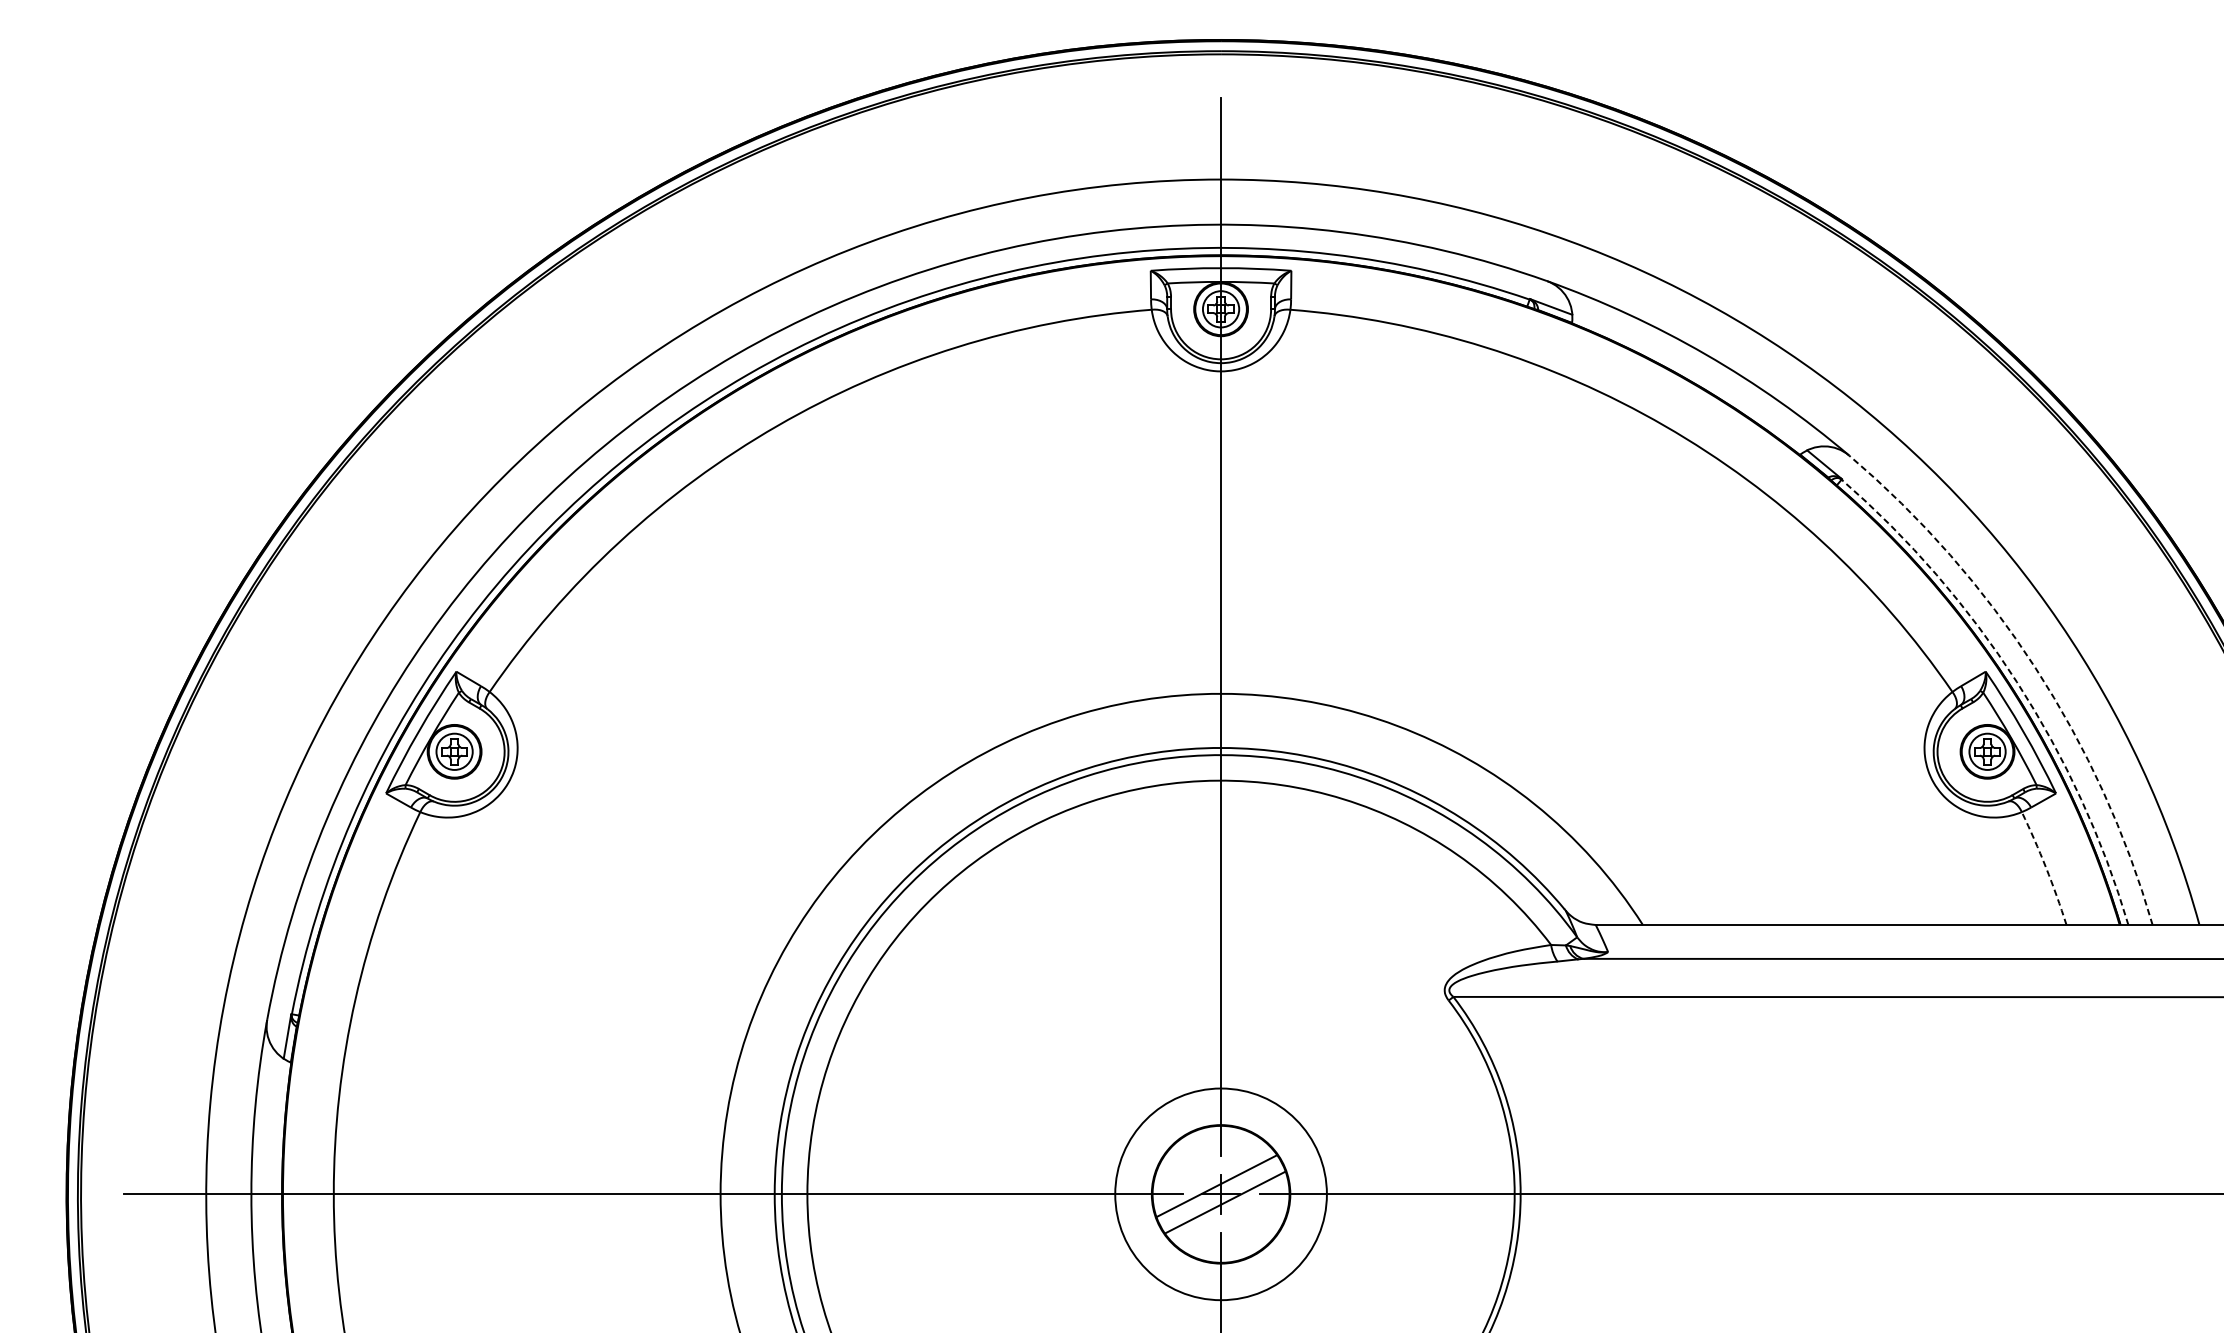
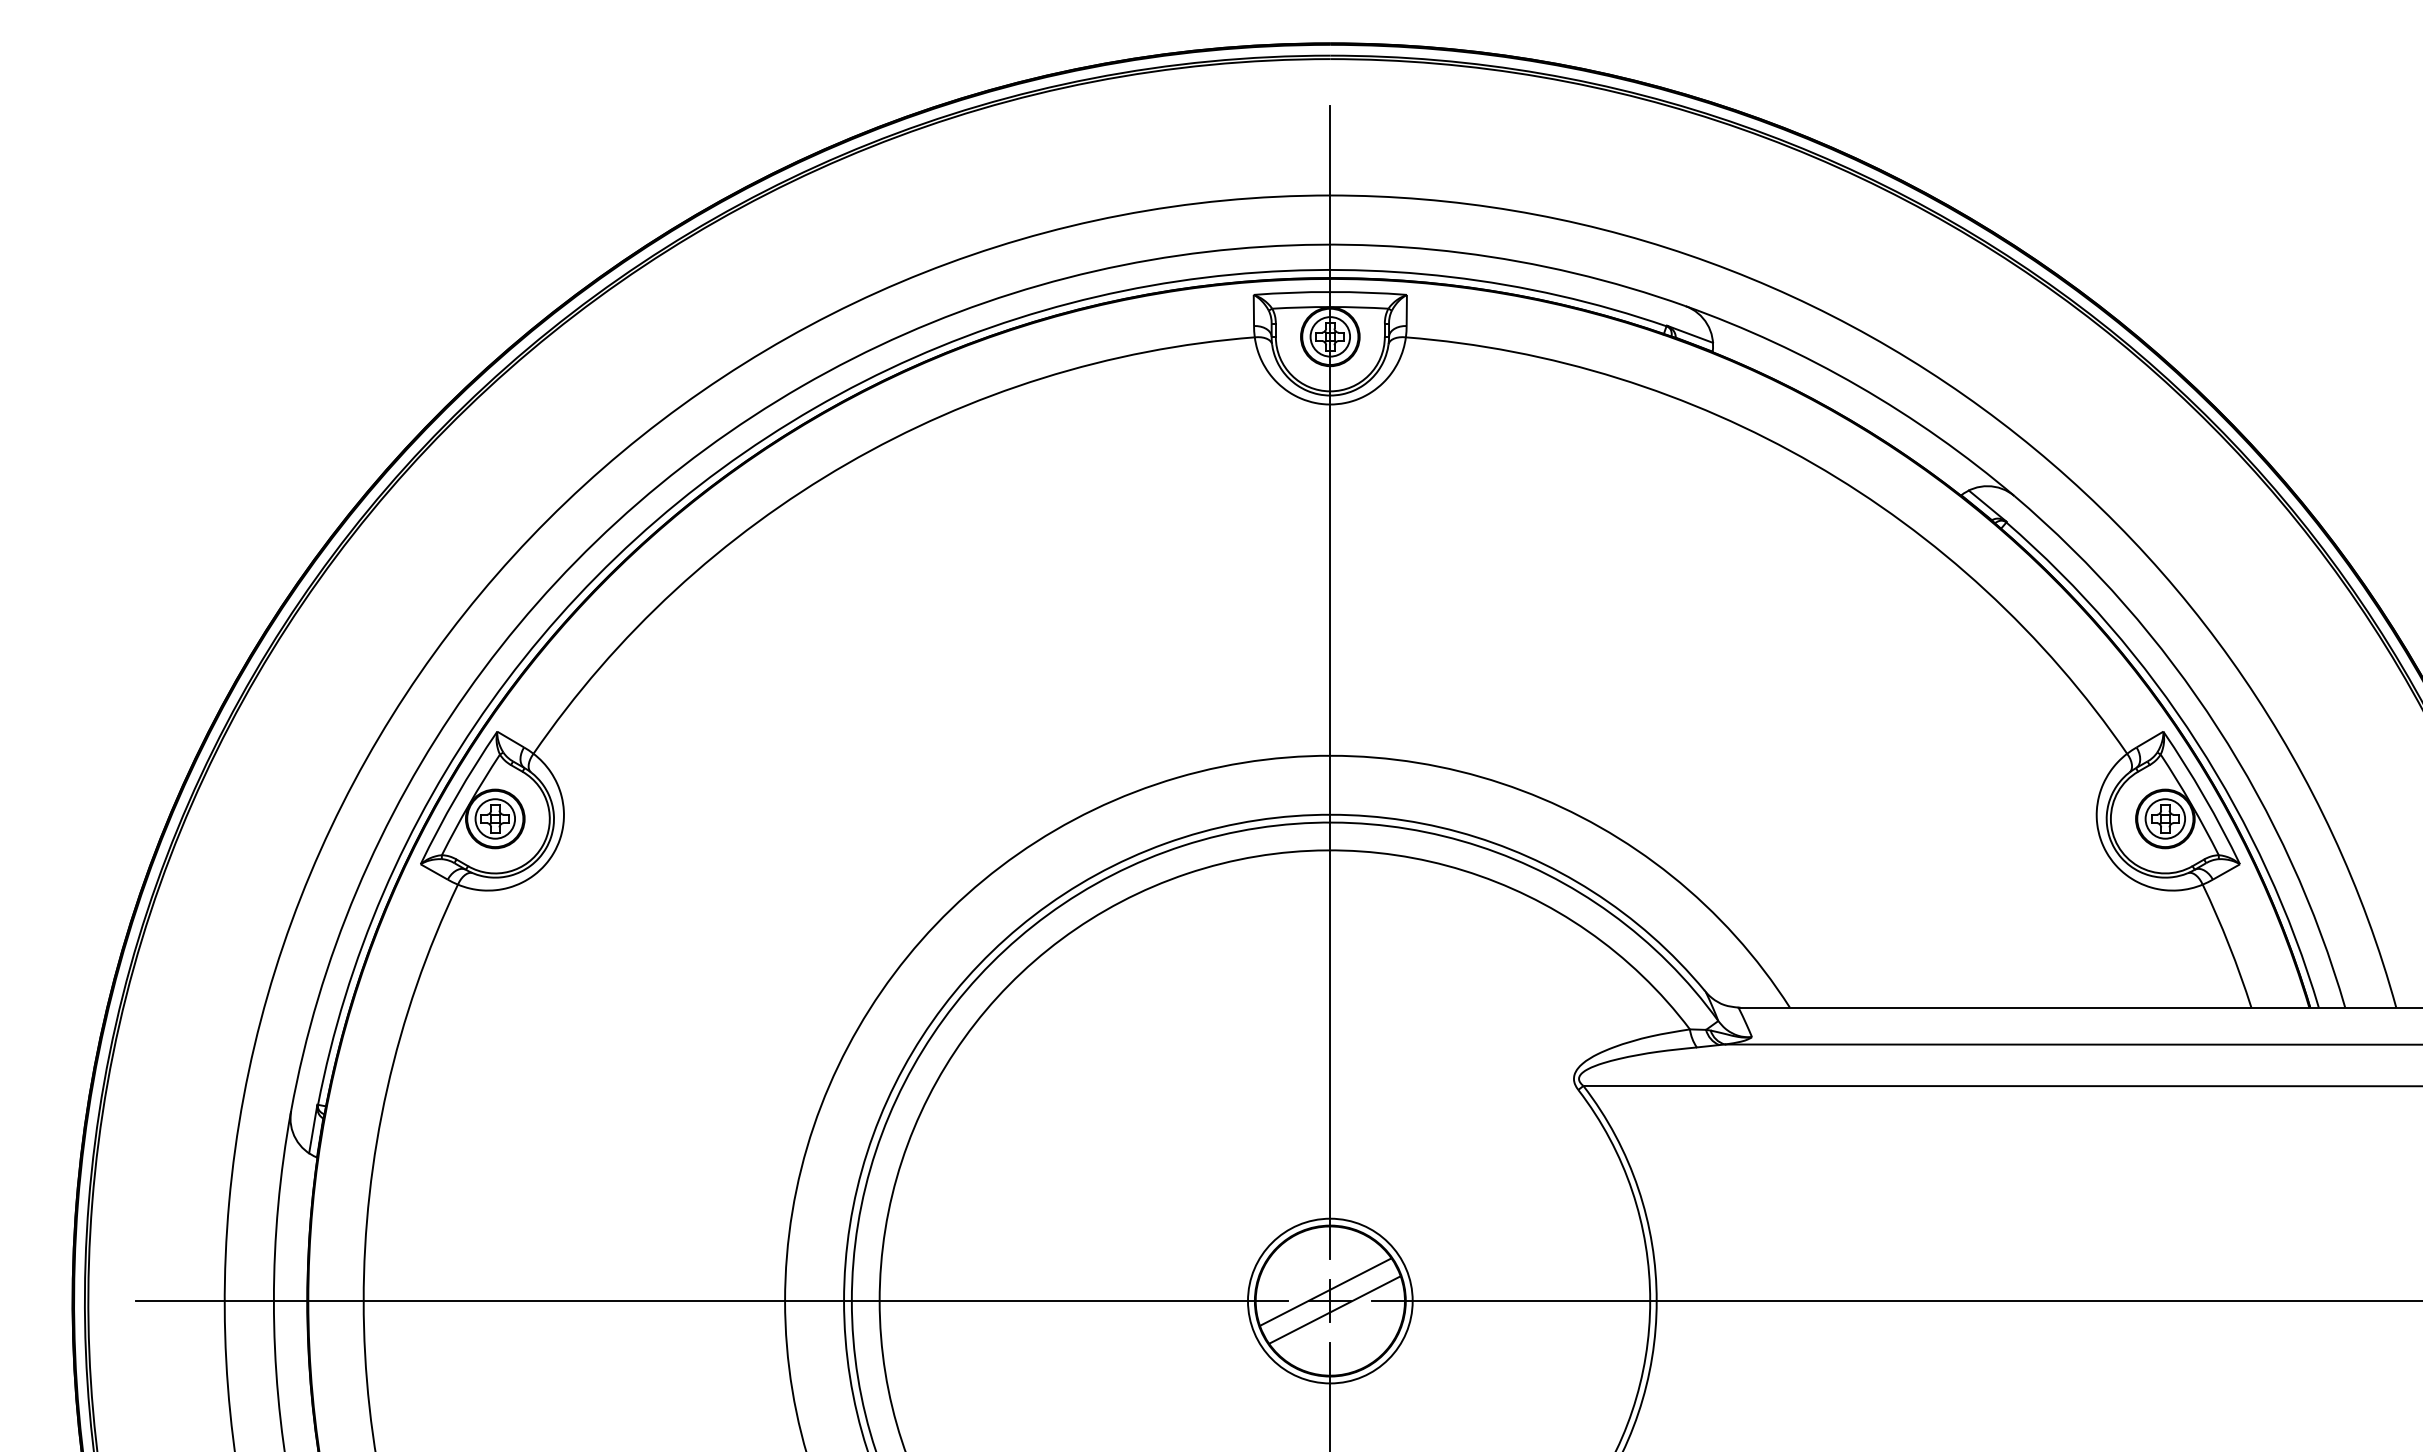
arc: (2035, 667) -> (2217, 727), dashed -> solid
arc: (2017, 681) -> (2197, 742), dashed -> solid
arc: (2046, 867) -> (2229, 945), dashed -> solid
circle: (1220, 1193) -> (1329, 1300), size x0.71

